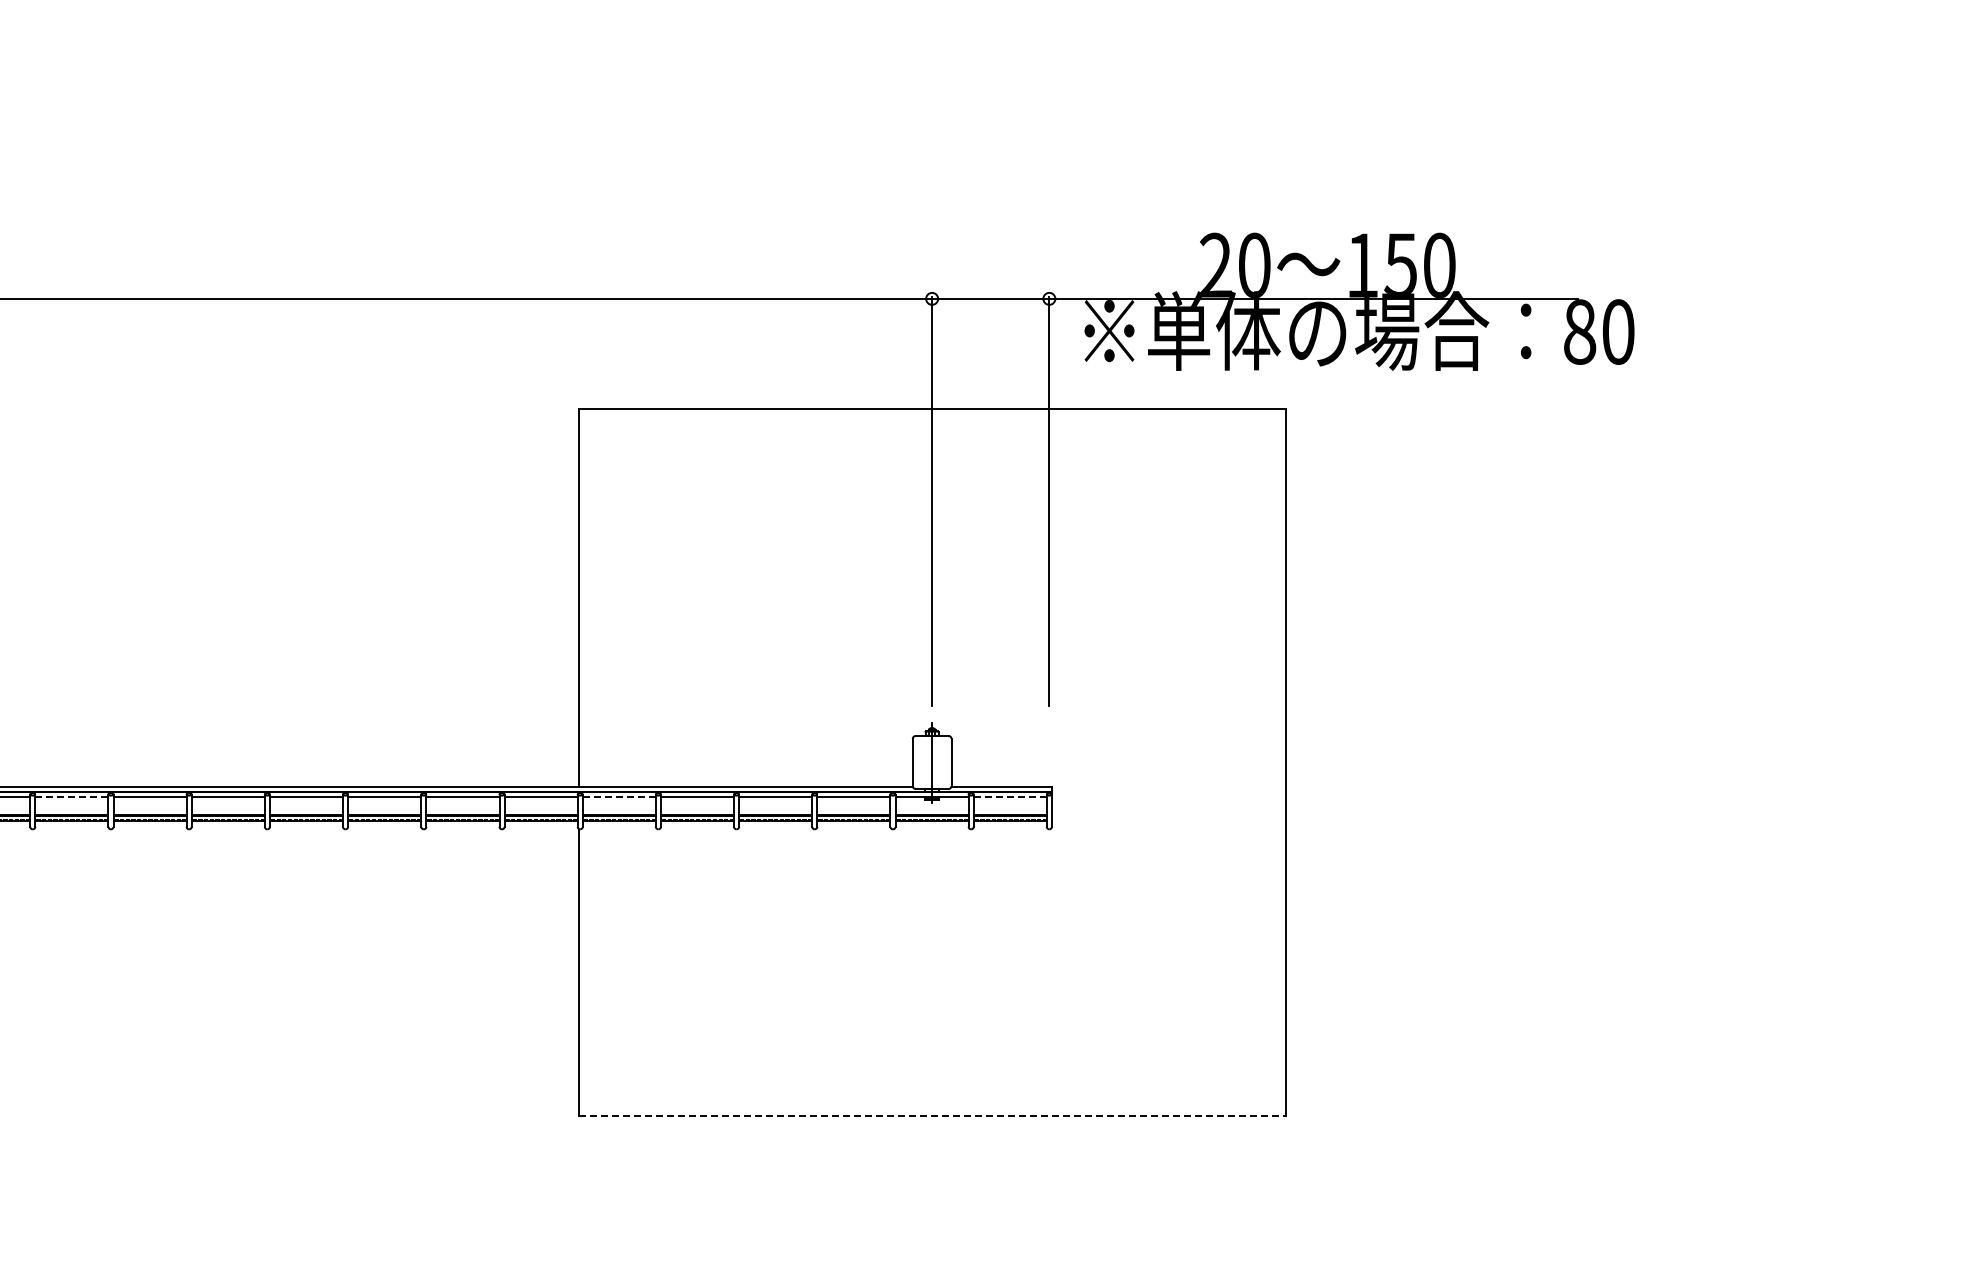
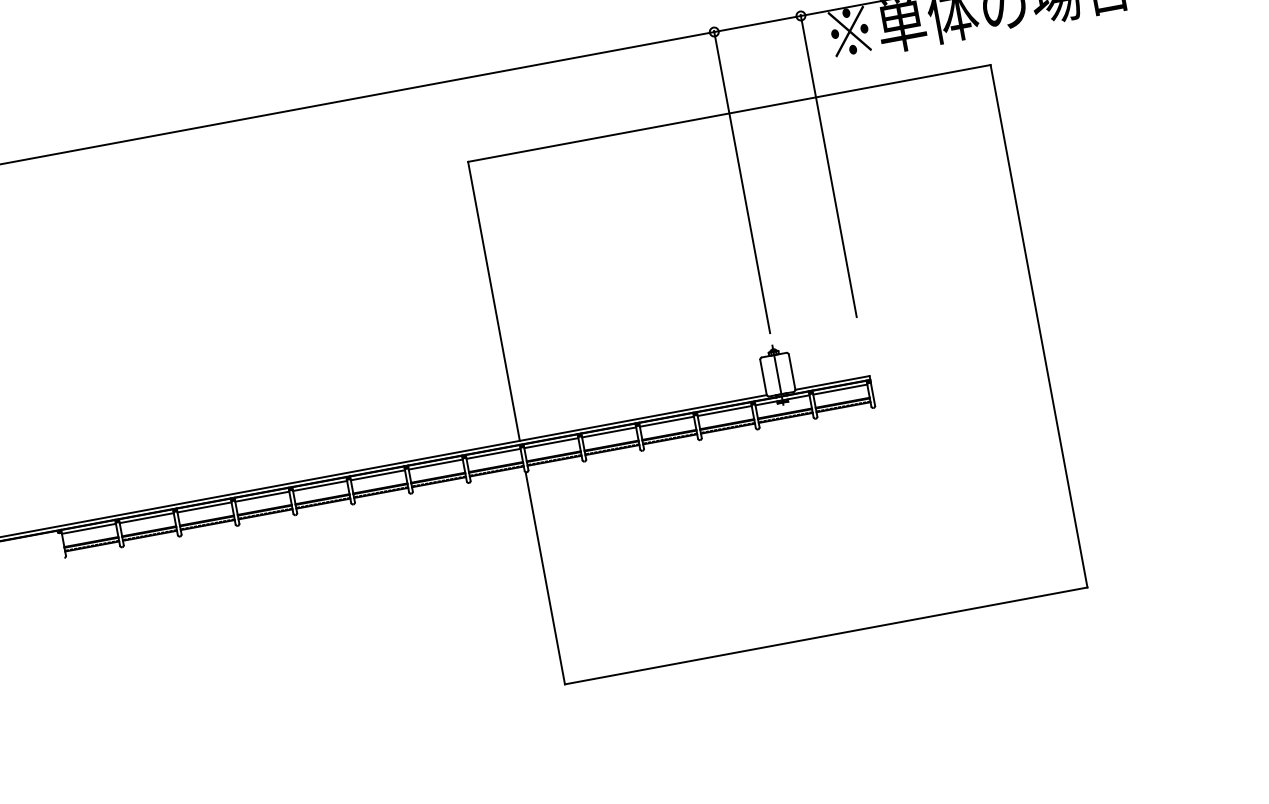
line: (71, 797) -> (146, 518), dashed -> solid
line: (619, 797) -> (551, 443), dashed -> solid
line: (1010, 797) -> (840, 389), dashed -> solid
line: (932, 1115) -> (826, 635), dashed -> solid

